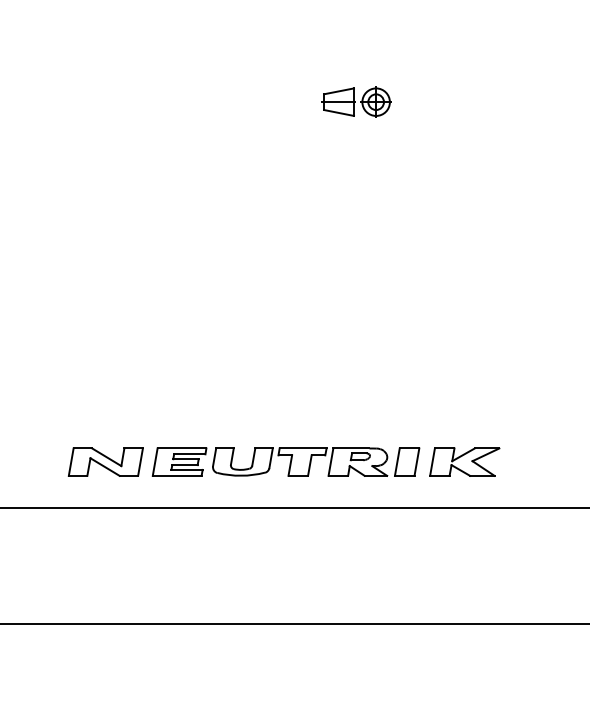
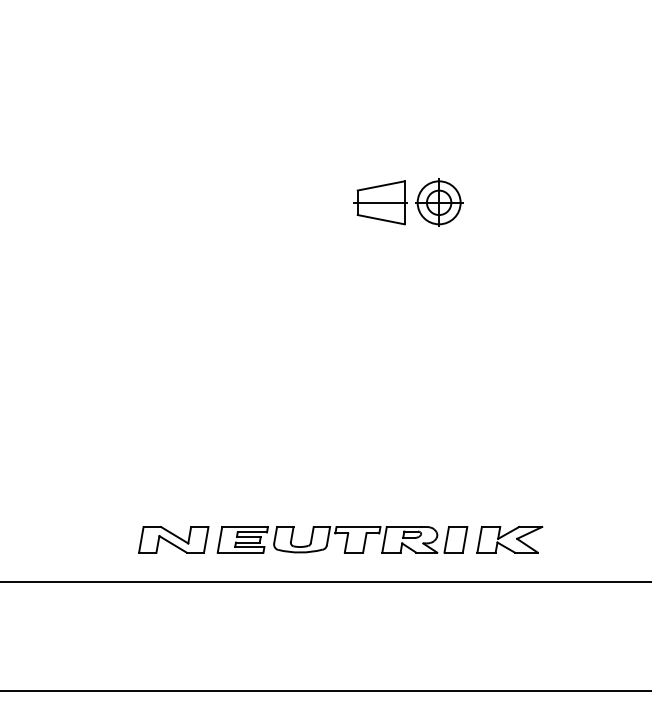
part: (356, 101) -> (408, 202), size x1.67

